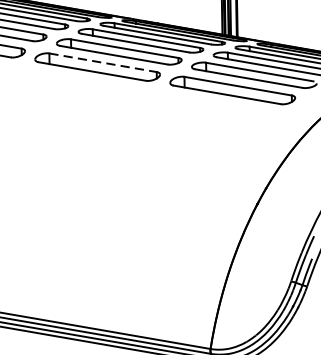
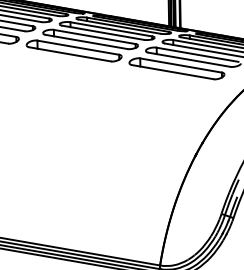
line: (103, 62) -> (78, 47), dashed -> solid

